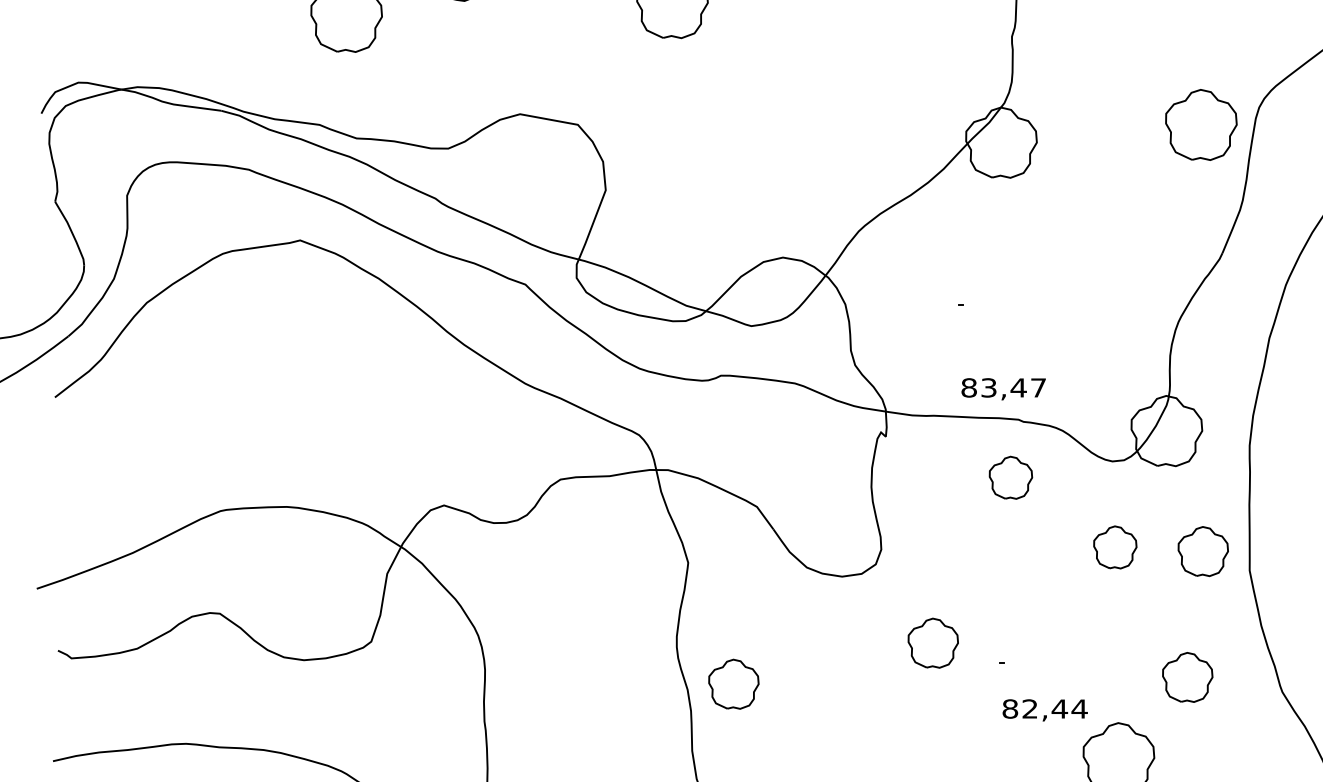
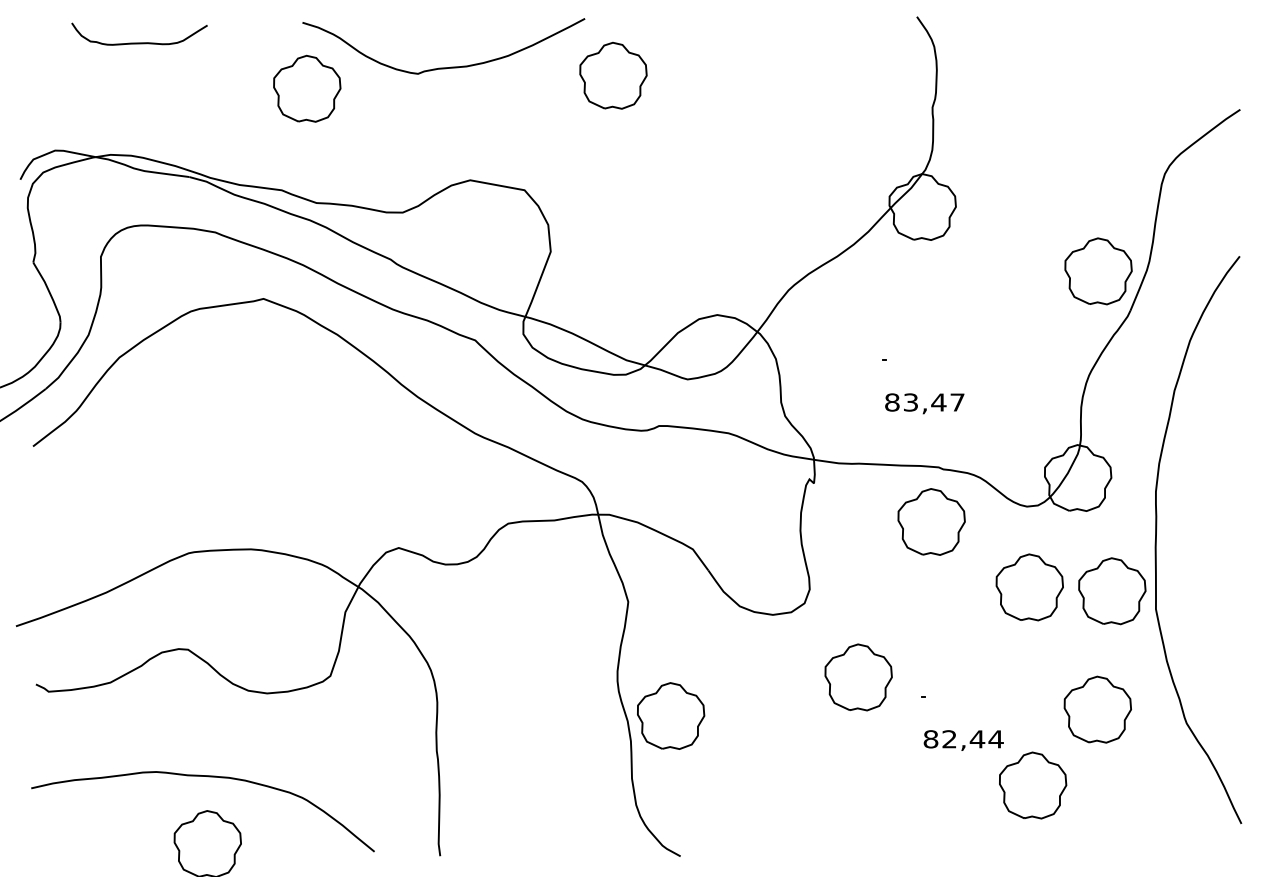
part: (1201, 125) -> (1098, 271), moved
text: (1003, 388) -> (924, 403), moved
part: (1010, 477) -> (931, 521), size x1.67
part: (1115, 547) -> (1029, 587), size x1.67
part: (1203, 551) -> (1112, 591), size x1.43
part: (933, 643) -> (858, 677), size x1.43
part: (1187, 677) -> (1097, 709), size x1.43
part: (734, 683) -> (671, 715), size x1.43

